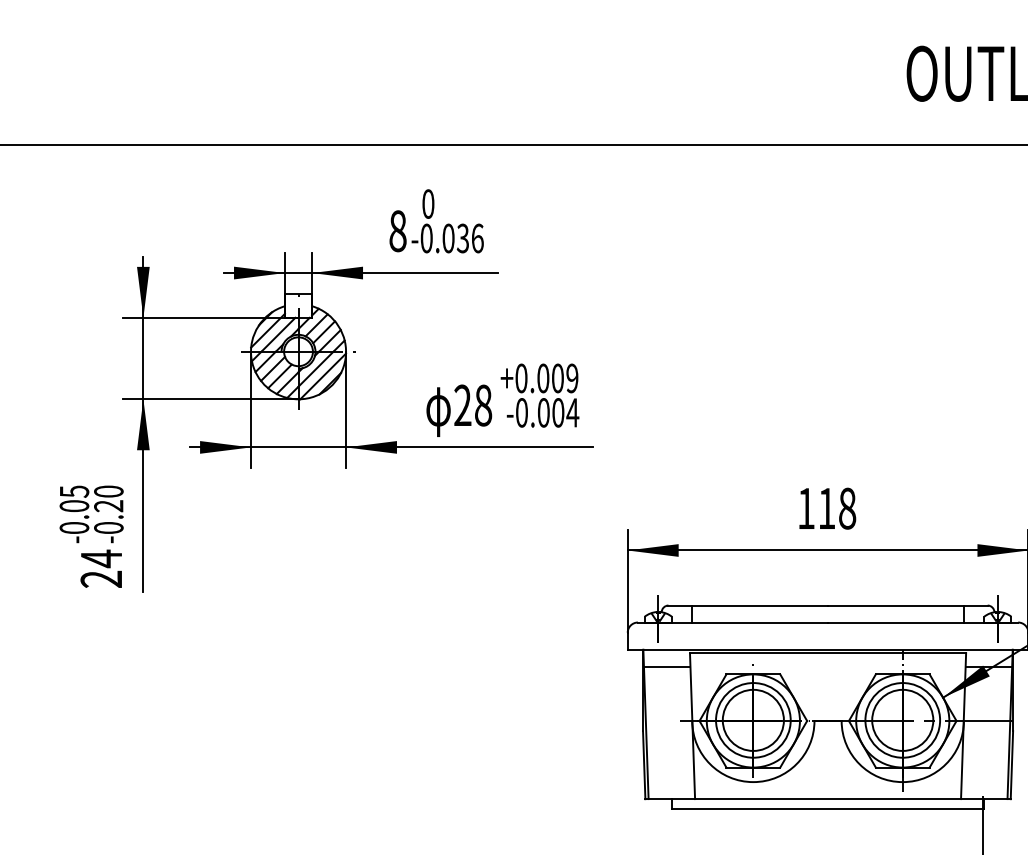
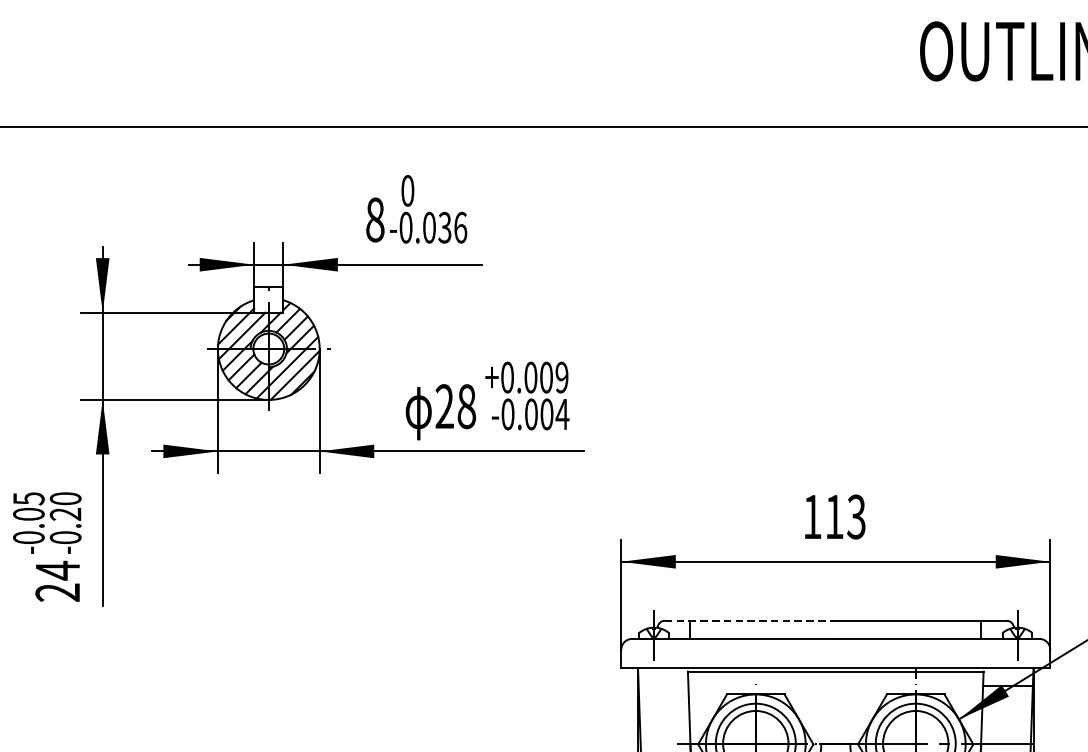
text: (847, 508) -> (856, 516), 118 -> 113
line: (748, 605) -> (750, 620), solid -> dashed
line: (666, 666) -> (662, 685), removed

